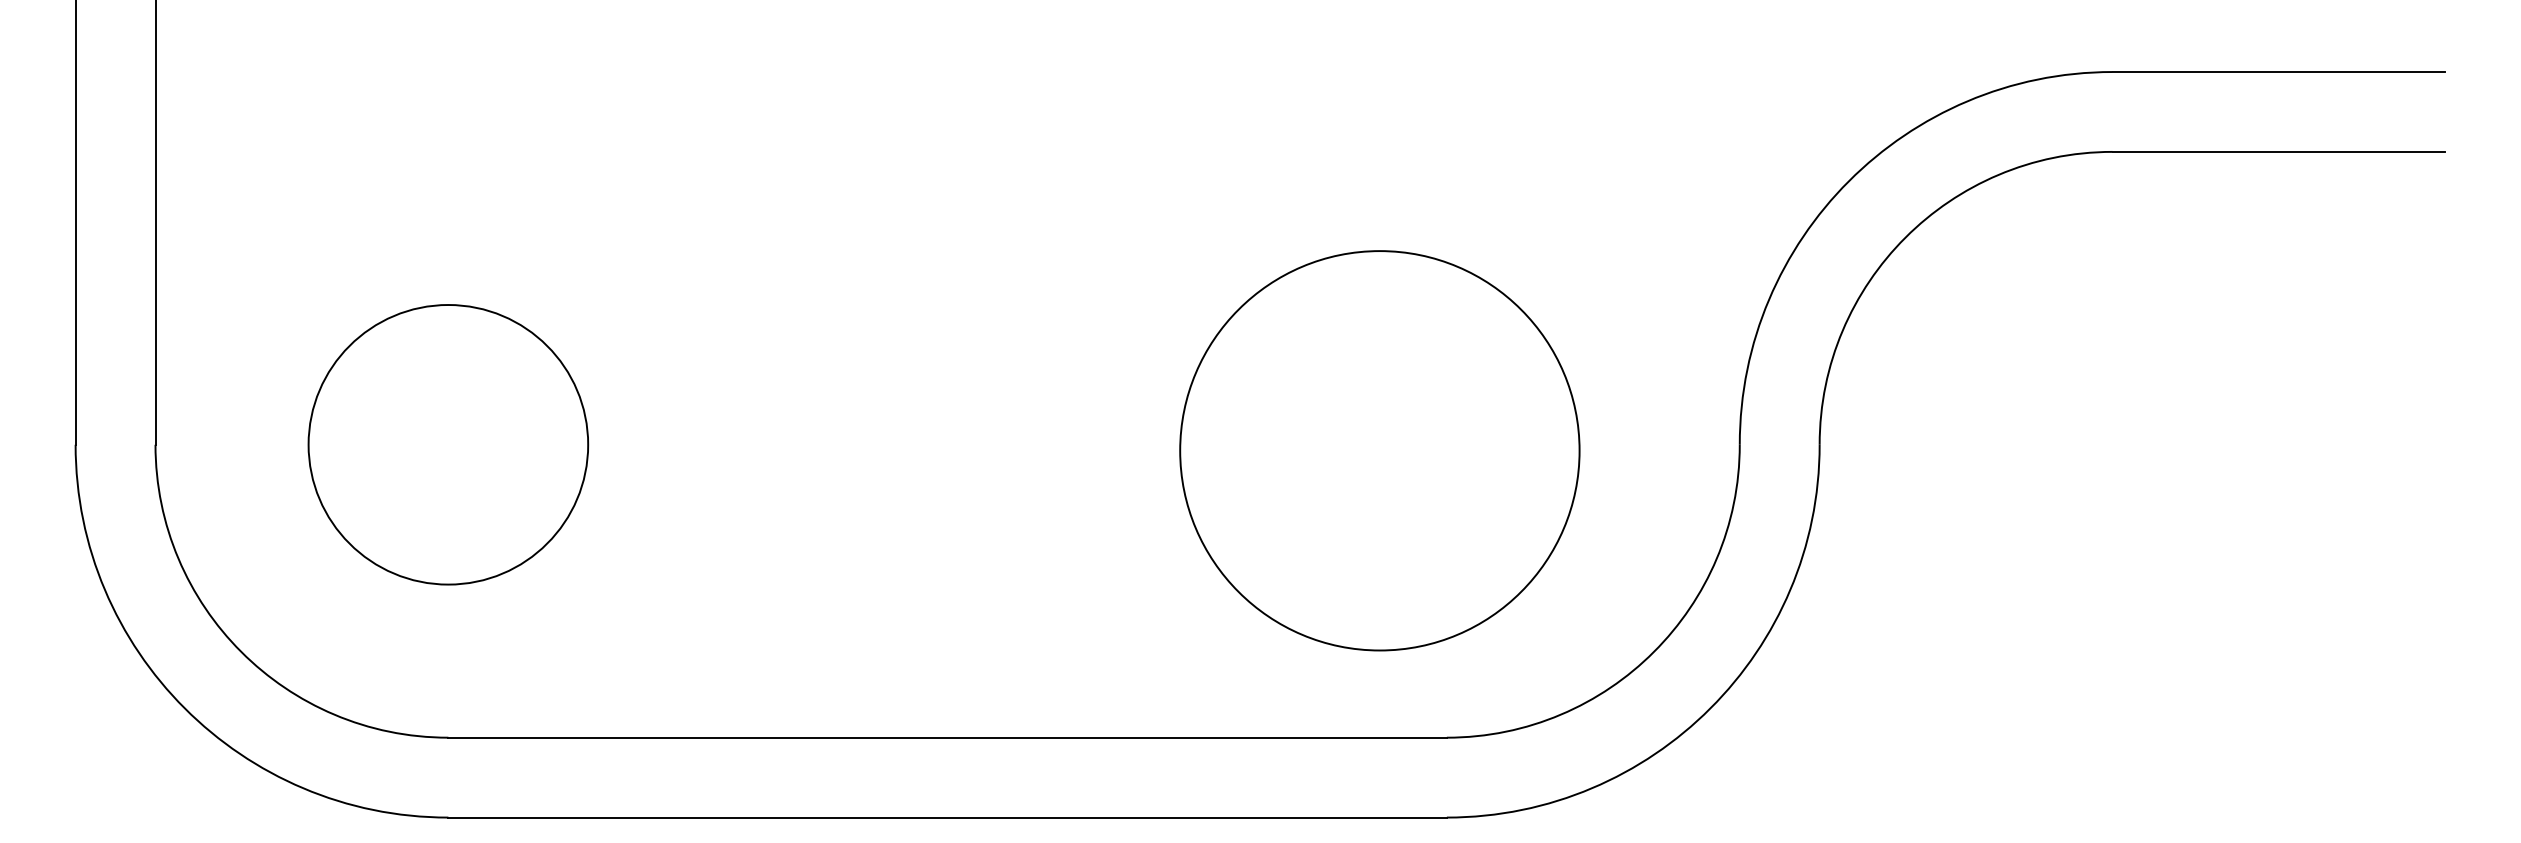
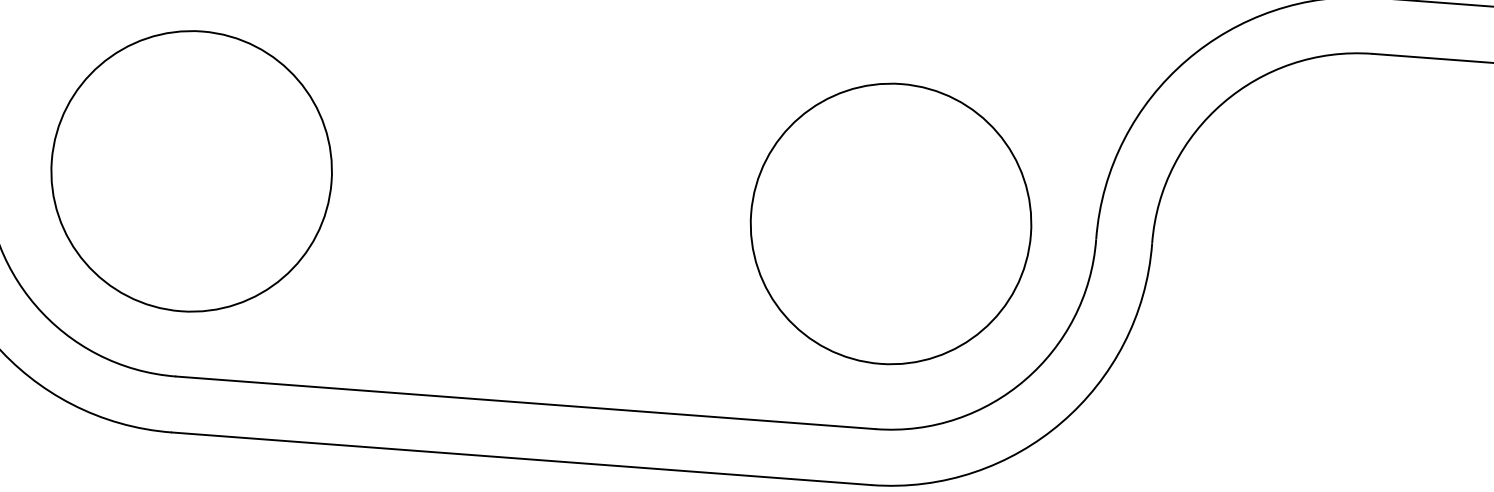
circle: (448, 444) -> (191, 171), size x1.43
circle: (1379, 450) -> (890, 223), moved

